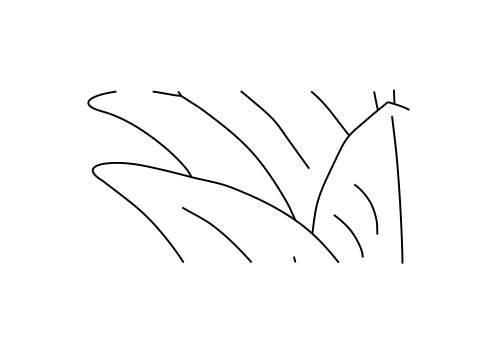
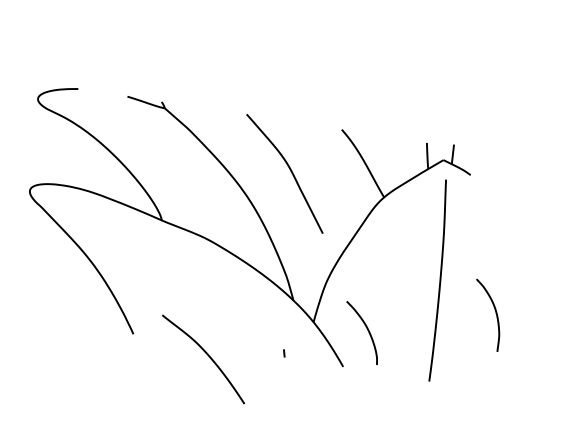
curve: (370, 205) -> (494, 311), moved
curve: (218, 231) -> (206, 355), moved

